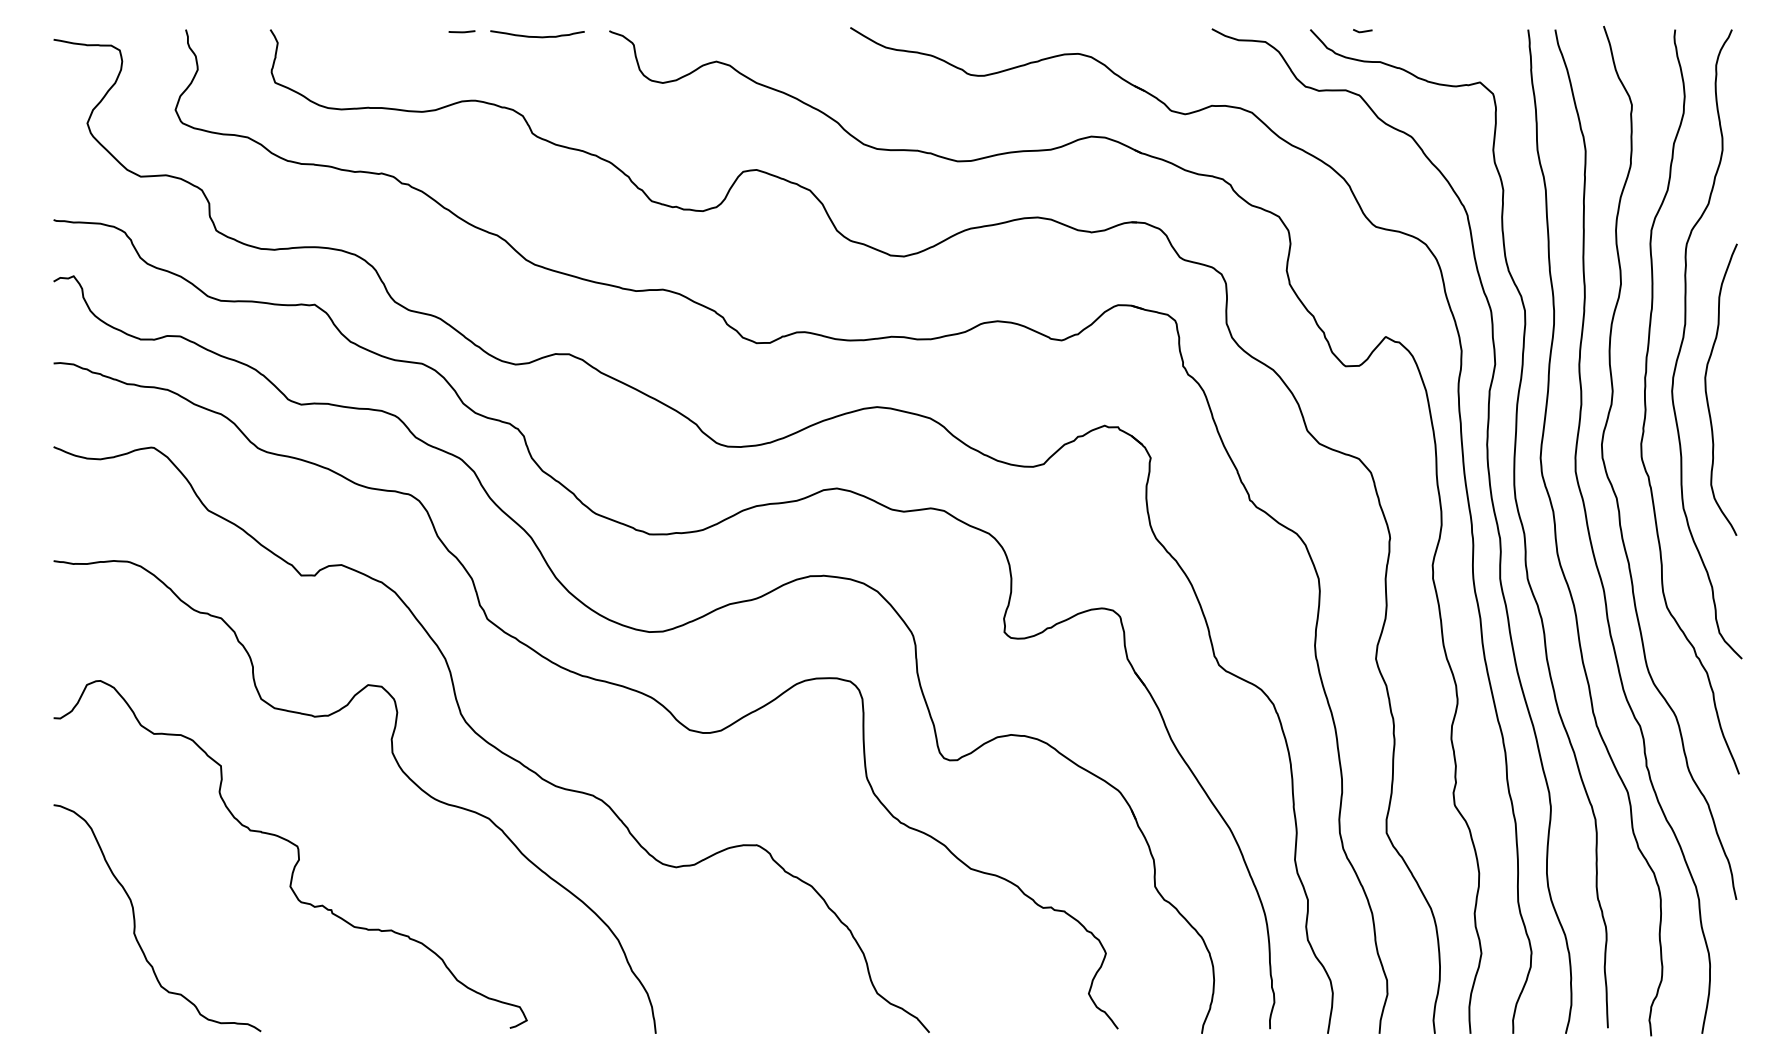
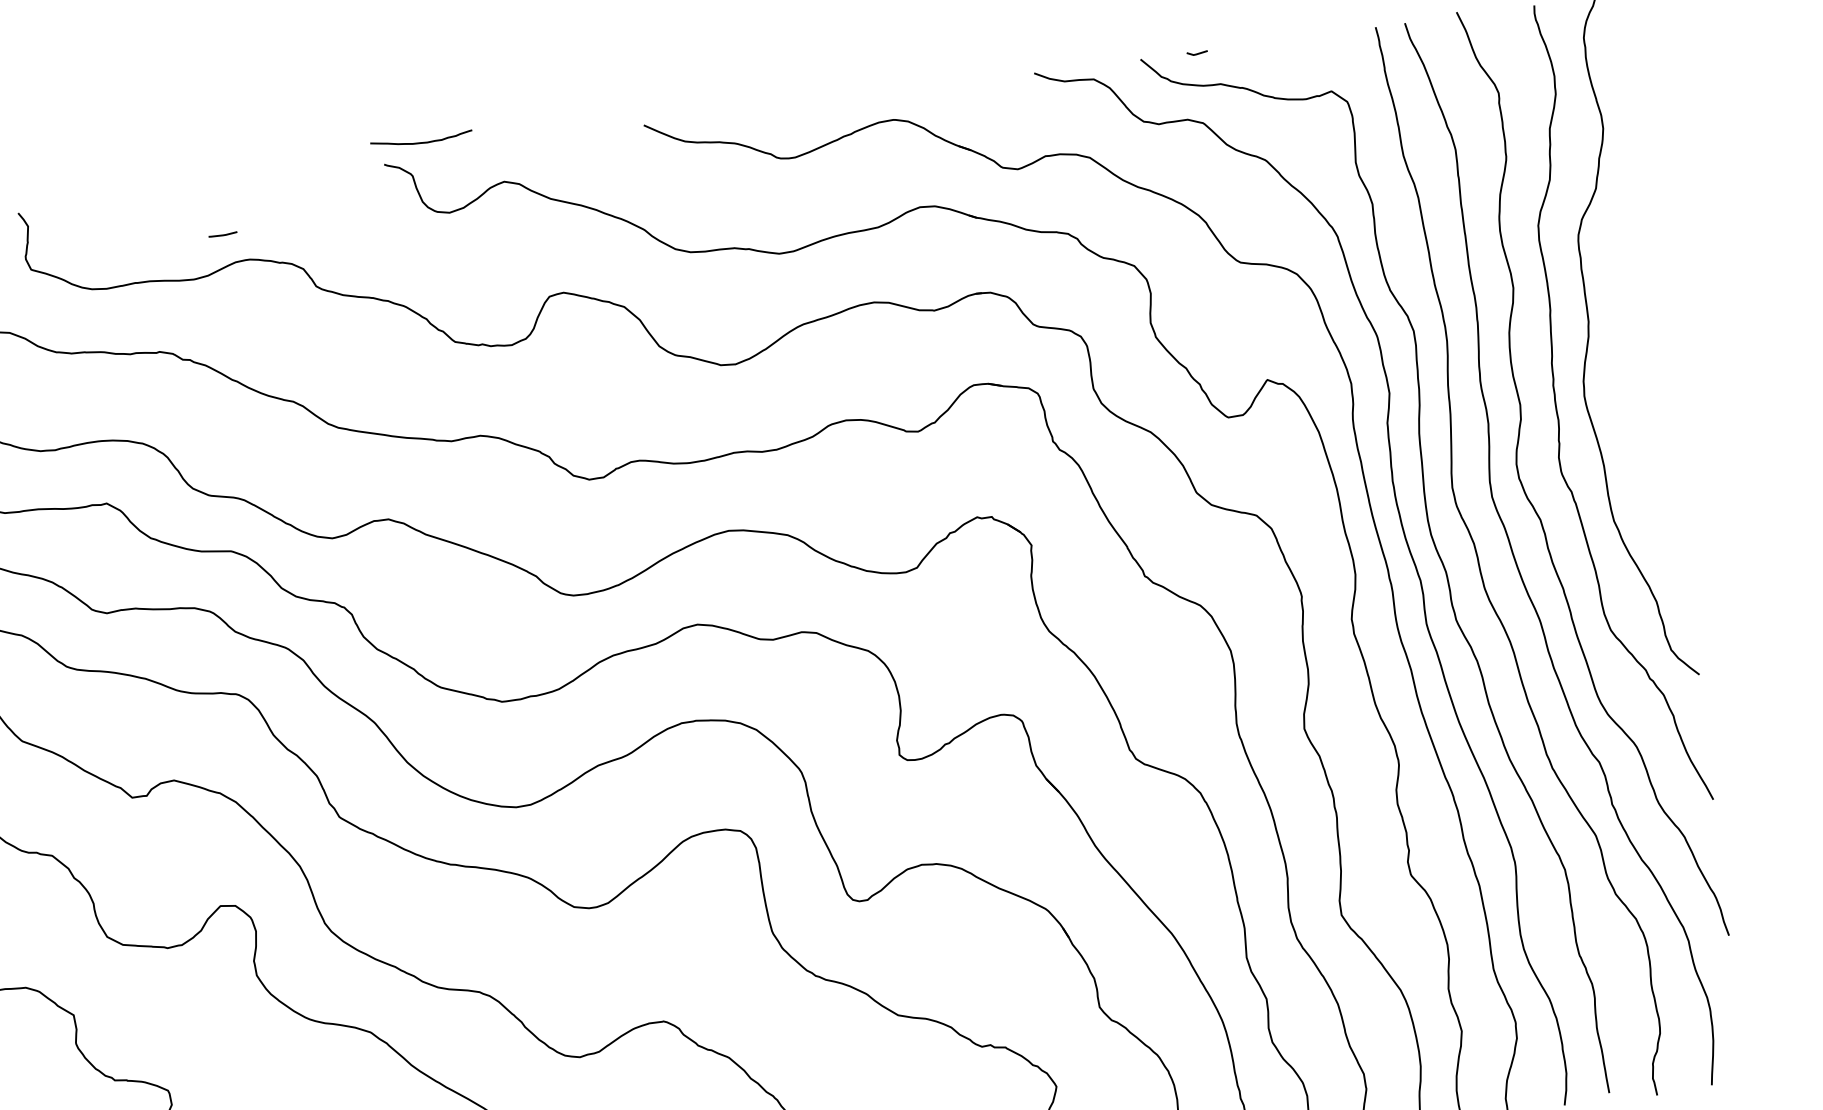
line: (461, 31) -> (222, 234), moved
curve: (537, 36) -> (421, 142), moved
curve: (1707, 393) -> (1622, 393), removed

